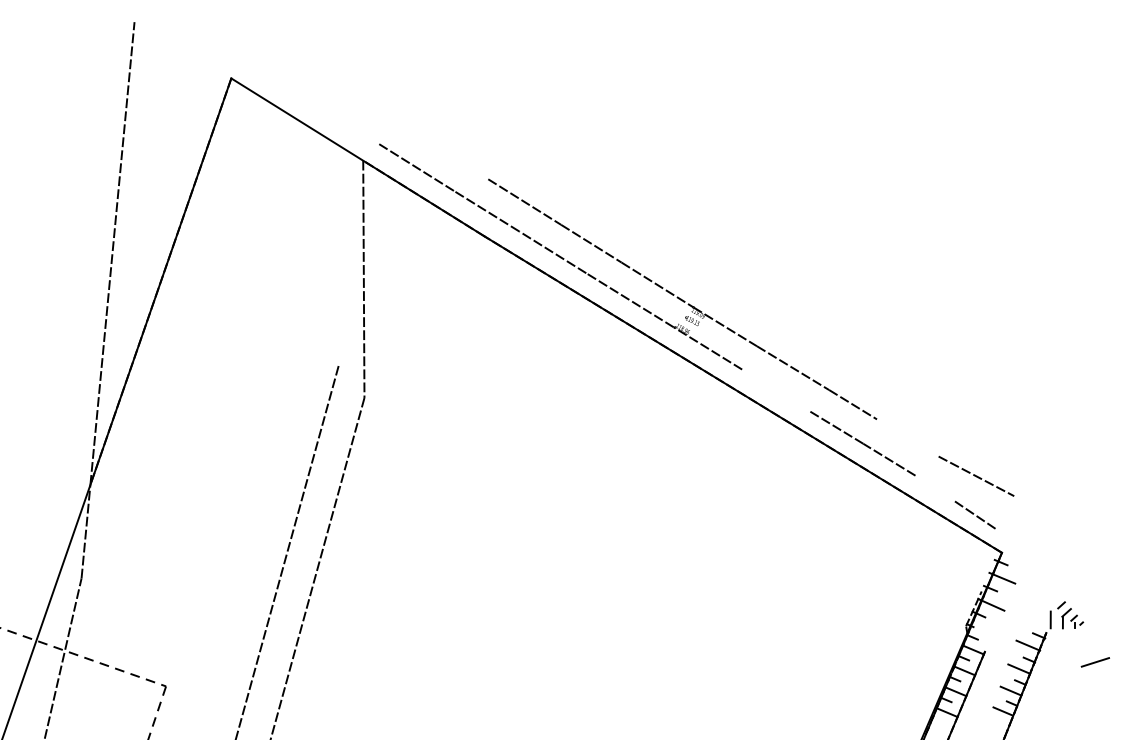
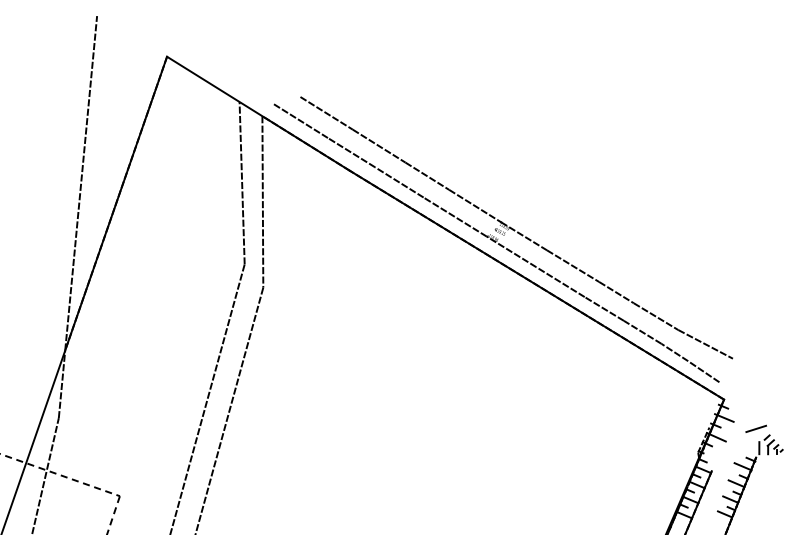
line: (451, 156) -> (326, 113), added
line: (334, 253) -> (241, 183), added
line: (775, 389) -> (560, 281), added
line: (907, 437) -> (655, 316), added
line: (933, 487) -> (674, 352), added
line: (1094, 662) -> (755, 429), moved

